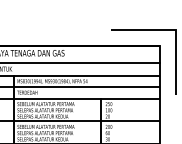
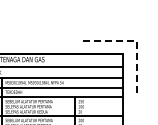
line: (175, 30) -> (136, 40), solid -> dashed

